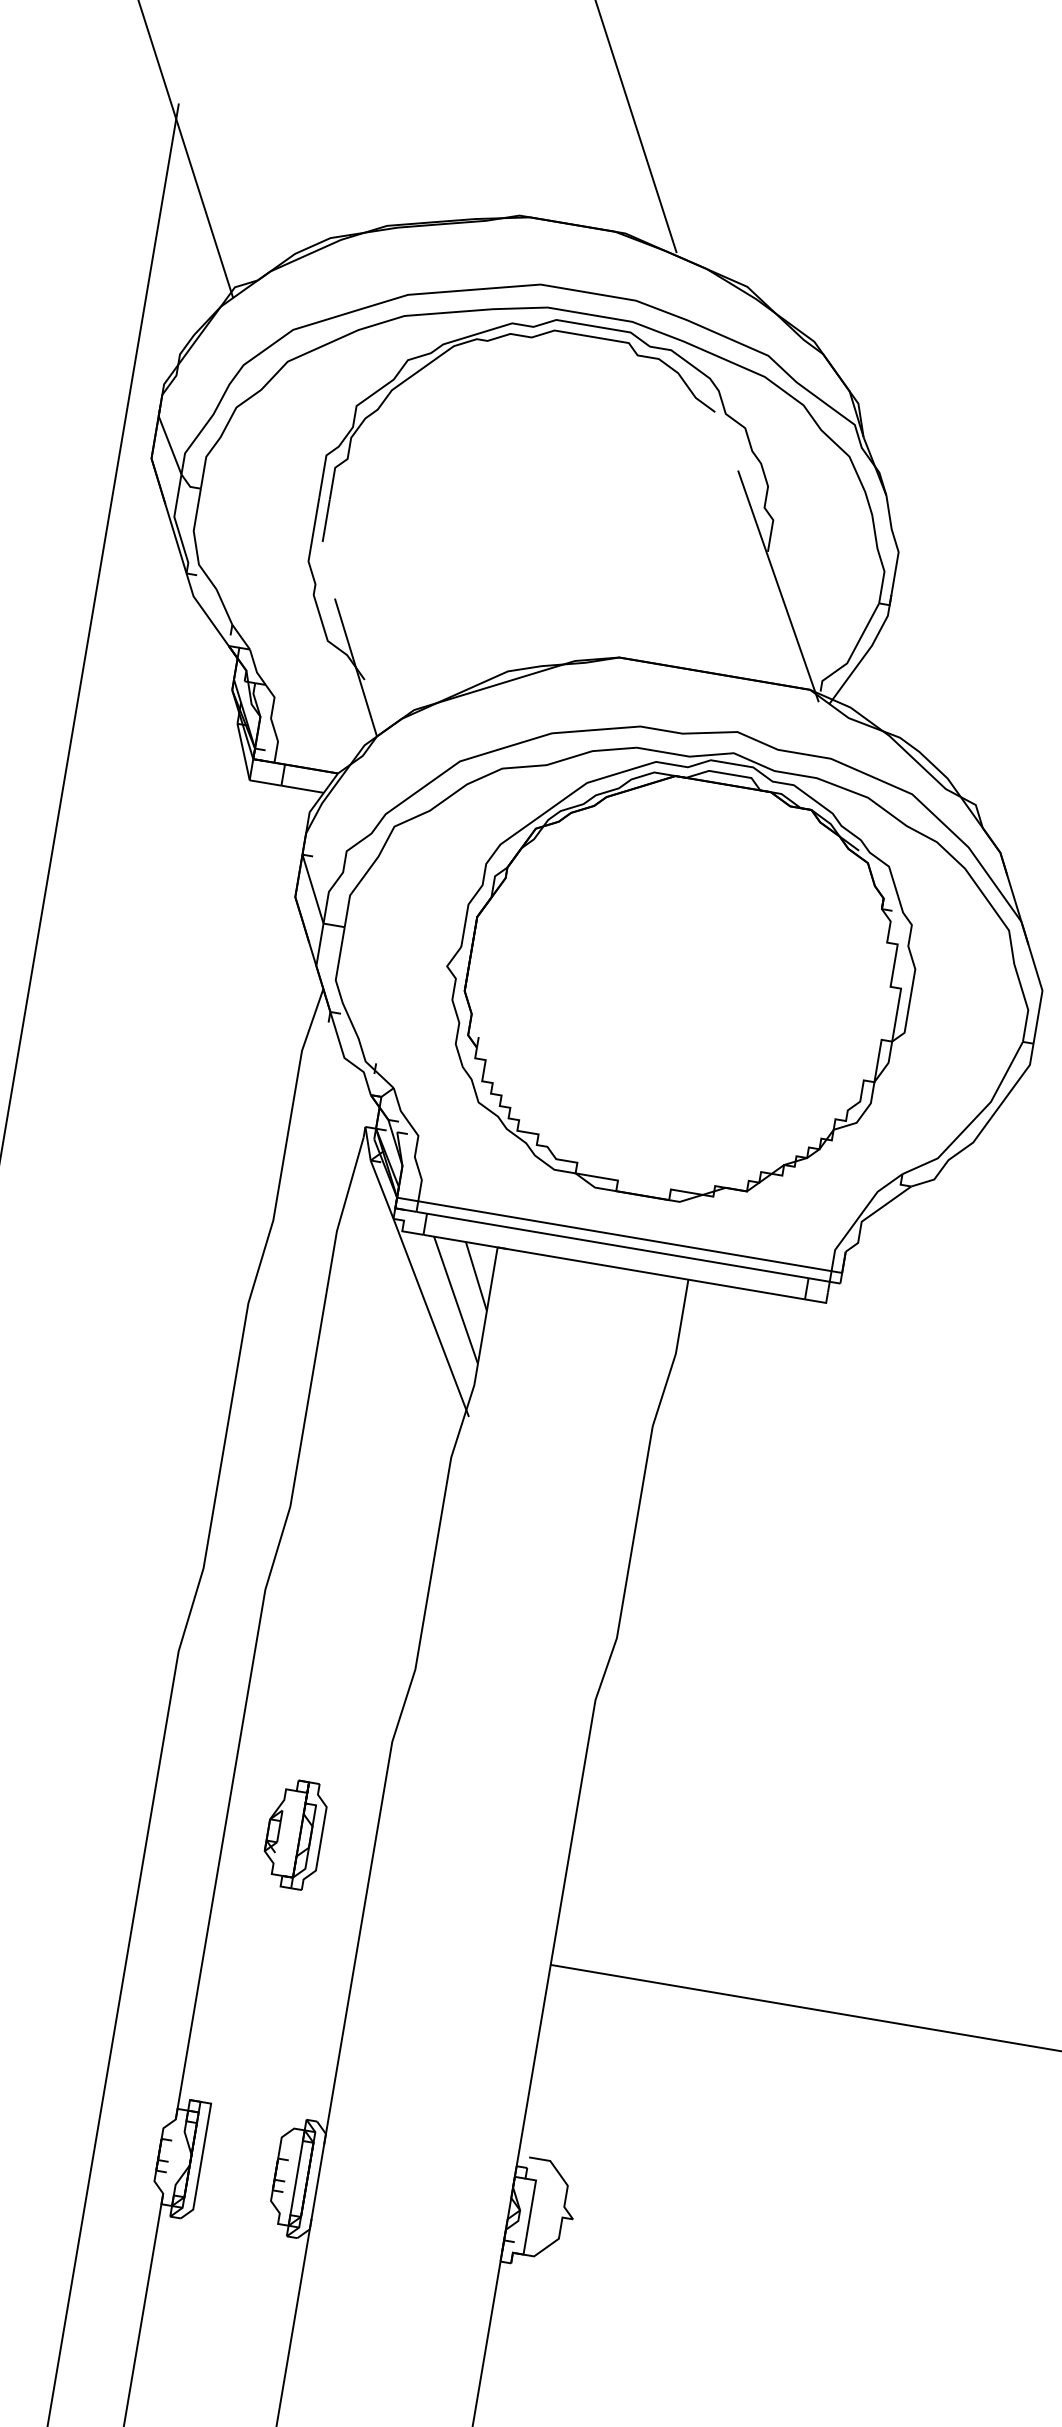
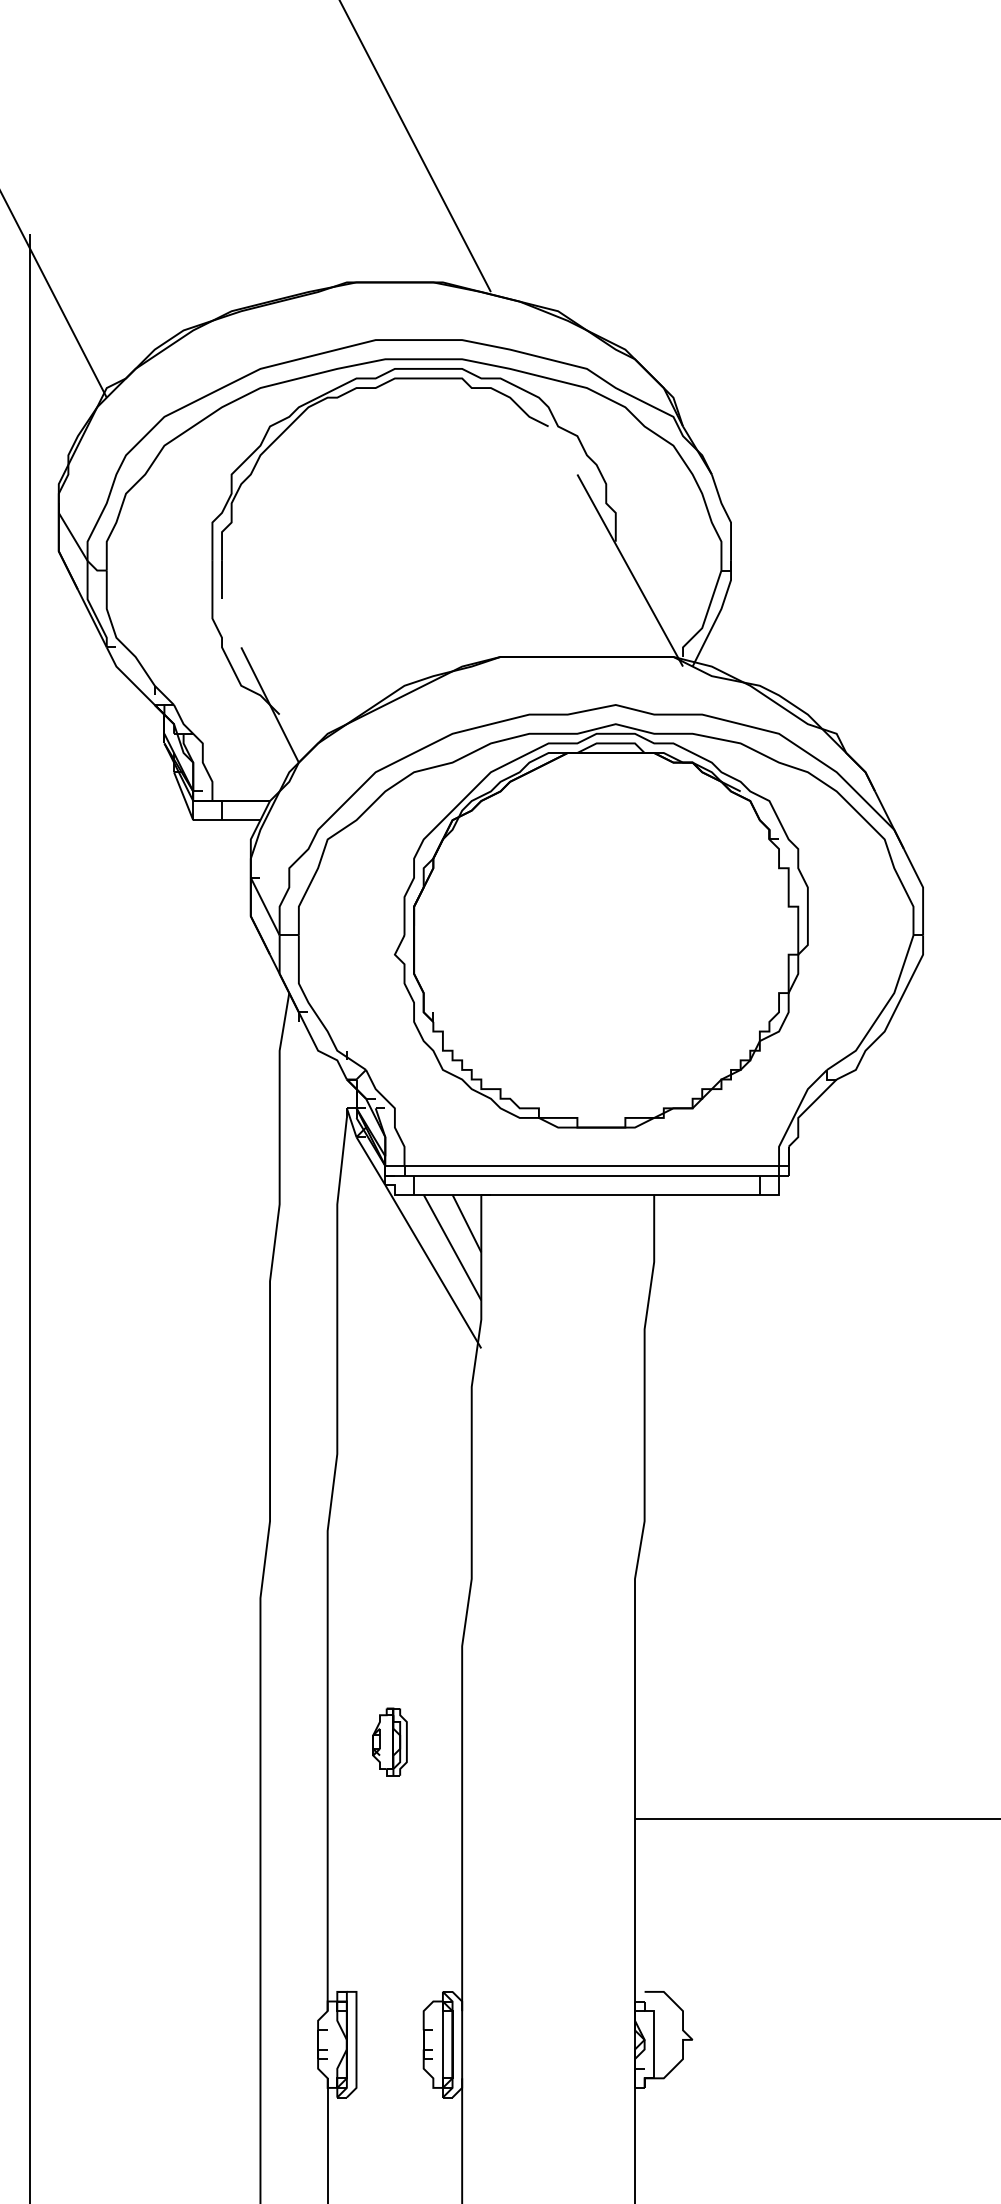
part: (294, 1833) -> (389, 1741), size x0.7

